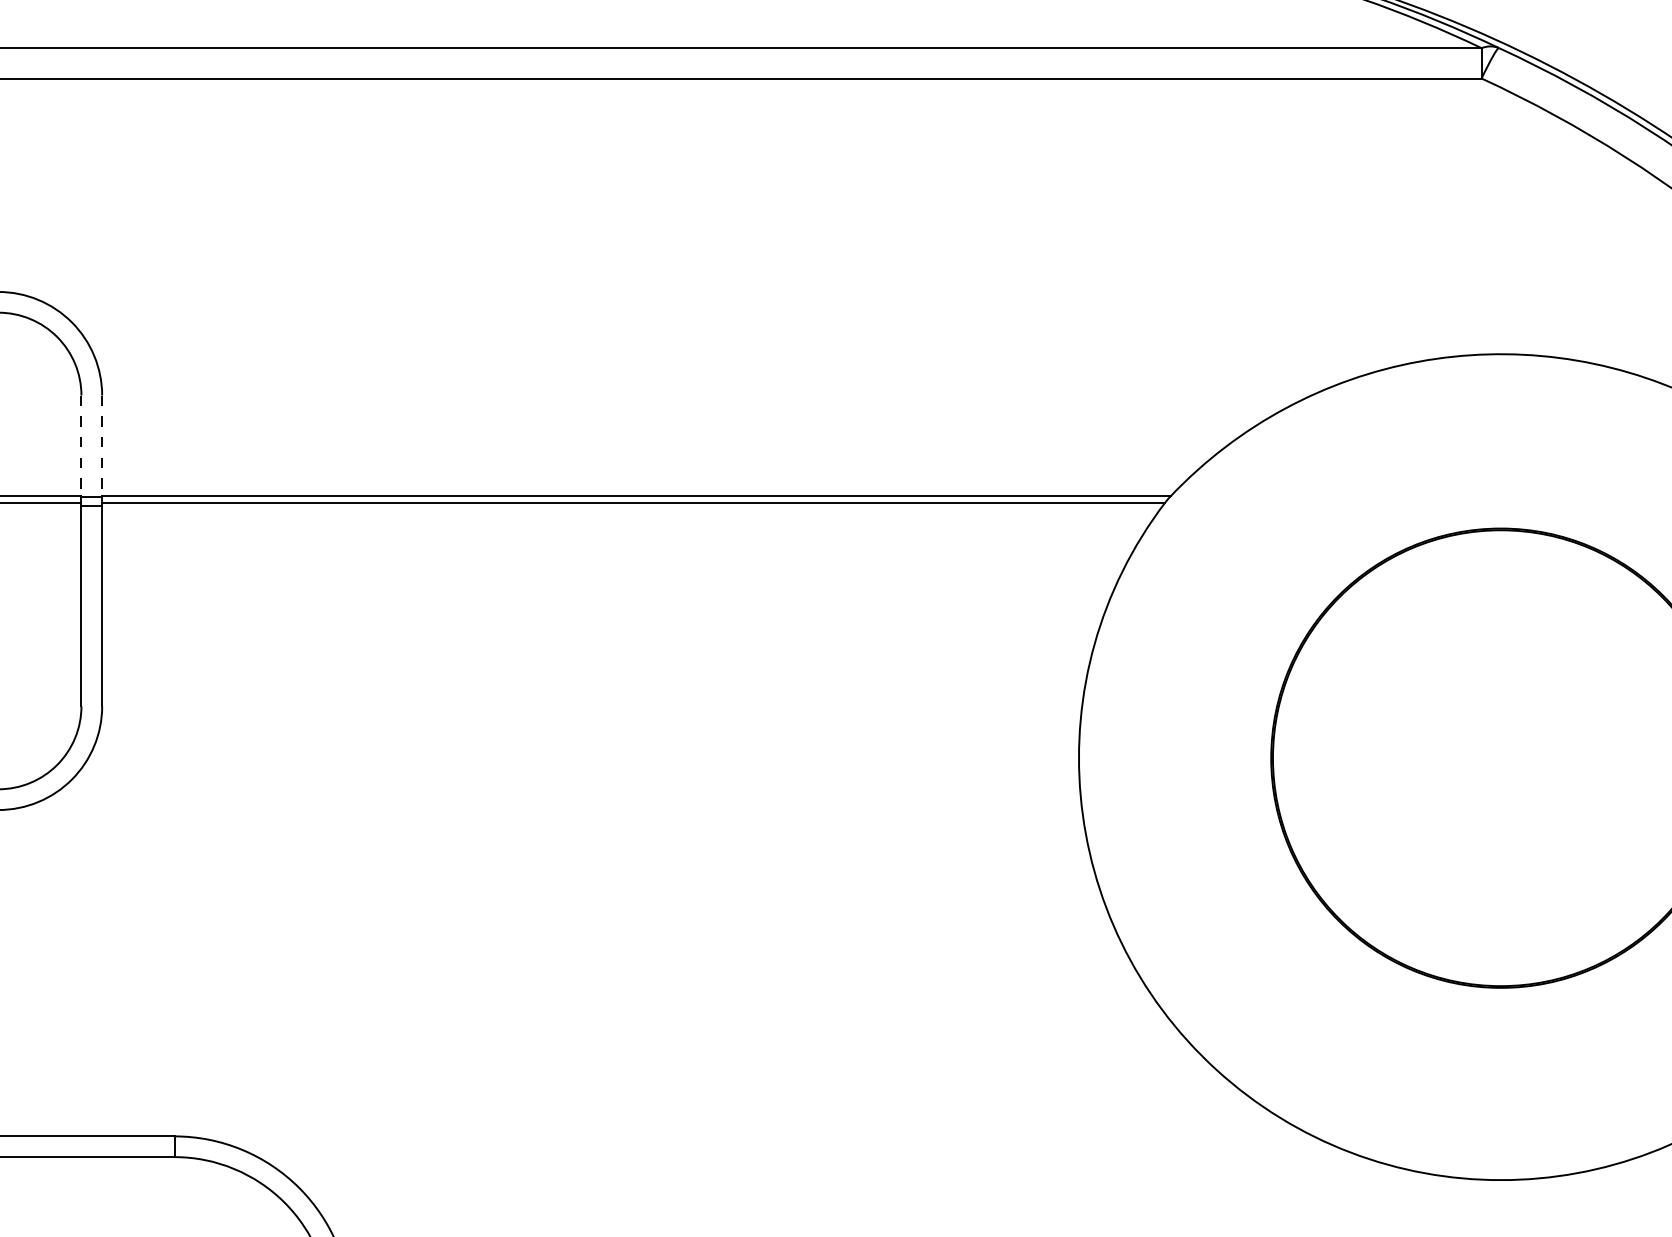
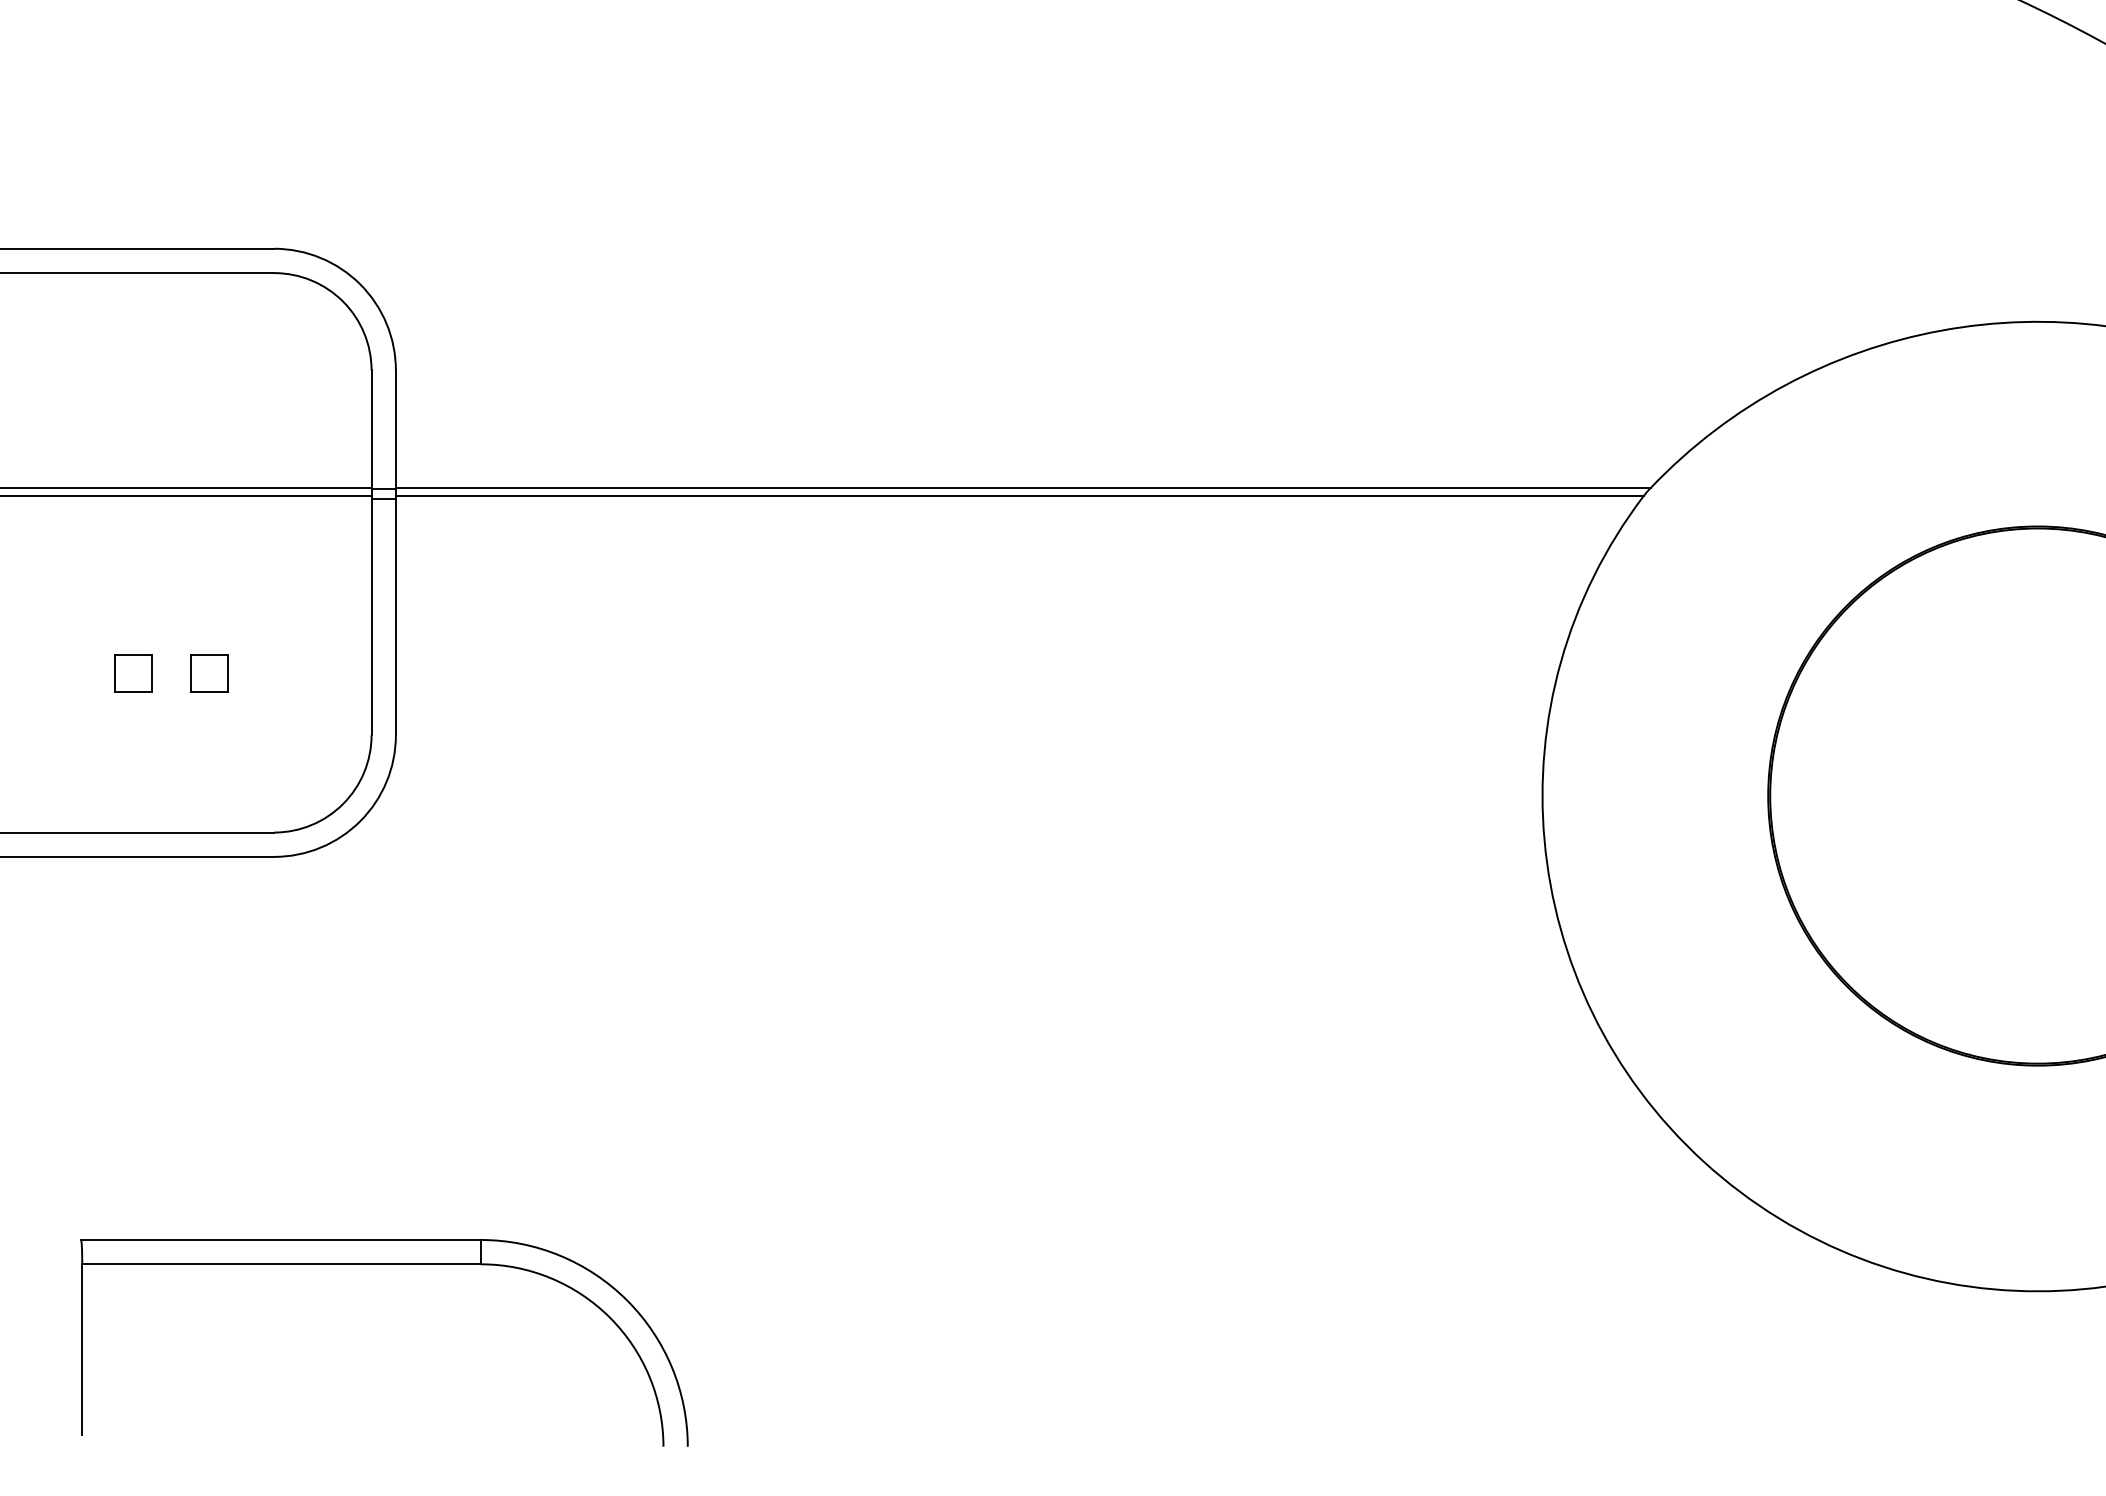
line: (81, 445) -> (371, 429), dashed -> solid
line: (101, 445) -> (395, 429), dashed -> solid

